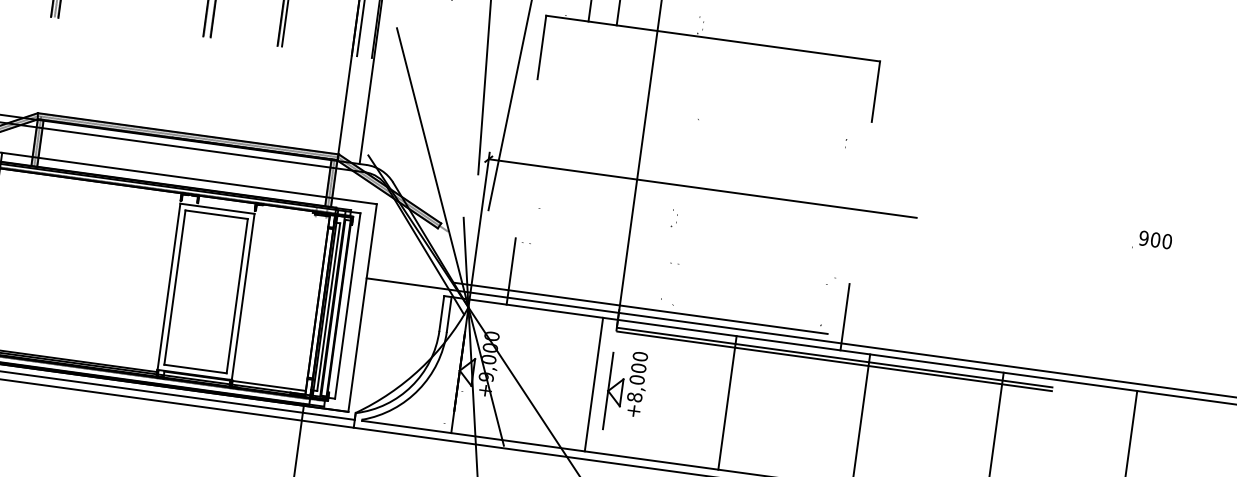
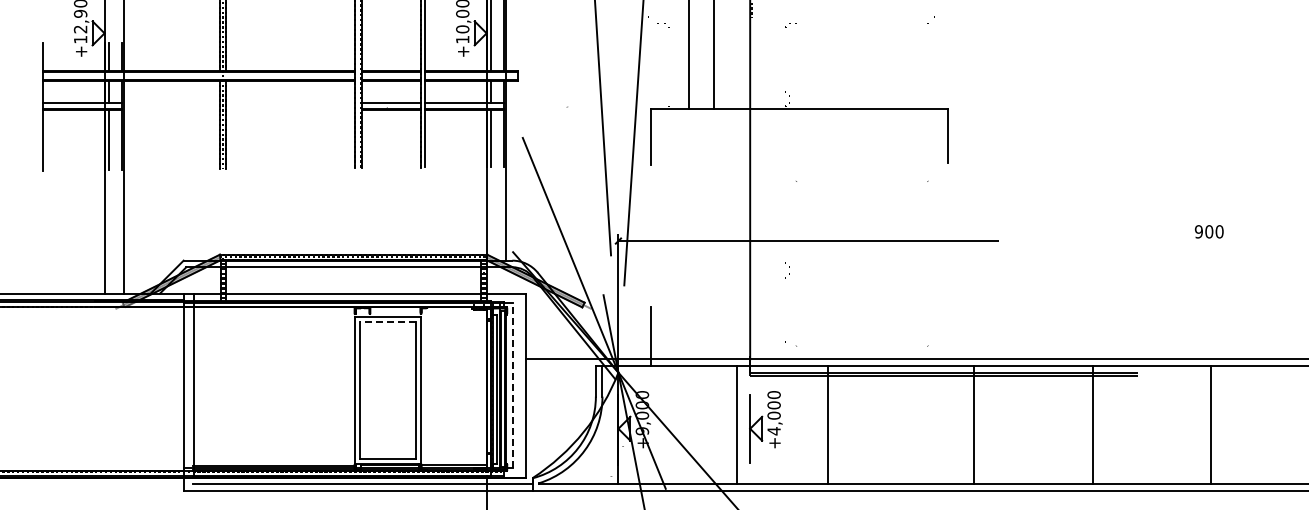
line: (216, 214) -> (387, 321), solid -> dashed
line: (348, 305) -> (513, 385), solid -> dashed
line: (640, 307) -> (768, 352), removed
line: (844, 316) -> (947, 335), removed
text: (634, 397) -> (773, 431), +8,000 -> +4,000
line: (727, 402) -> (827, 424), moved

